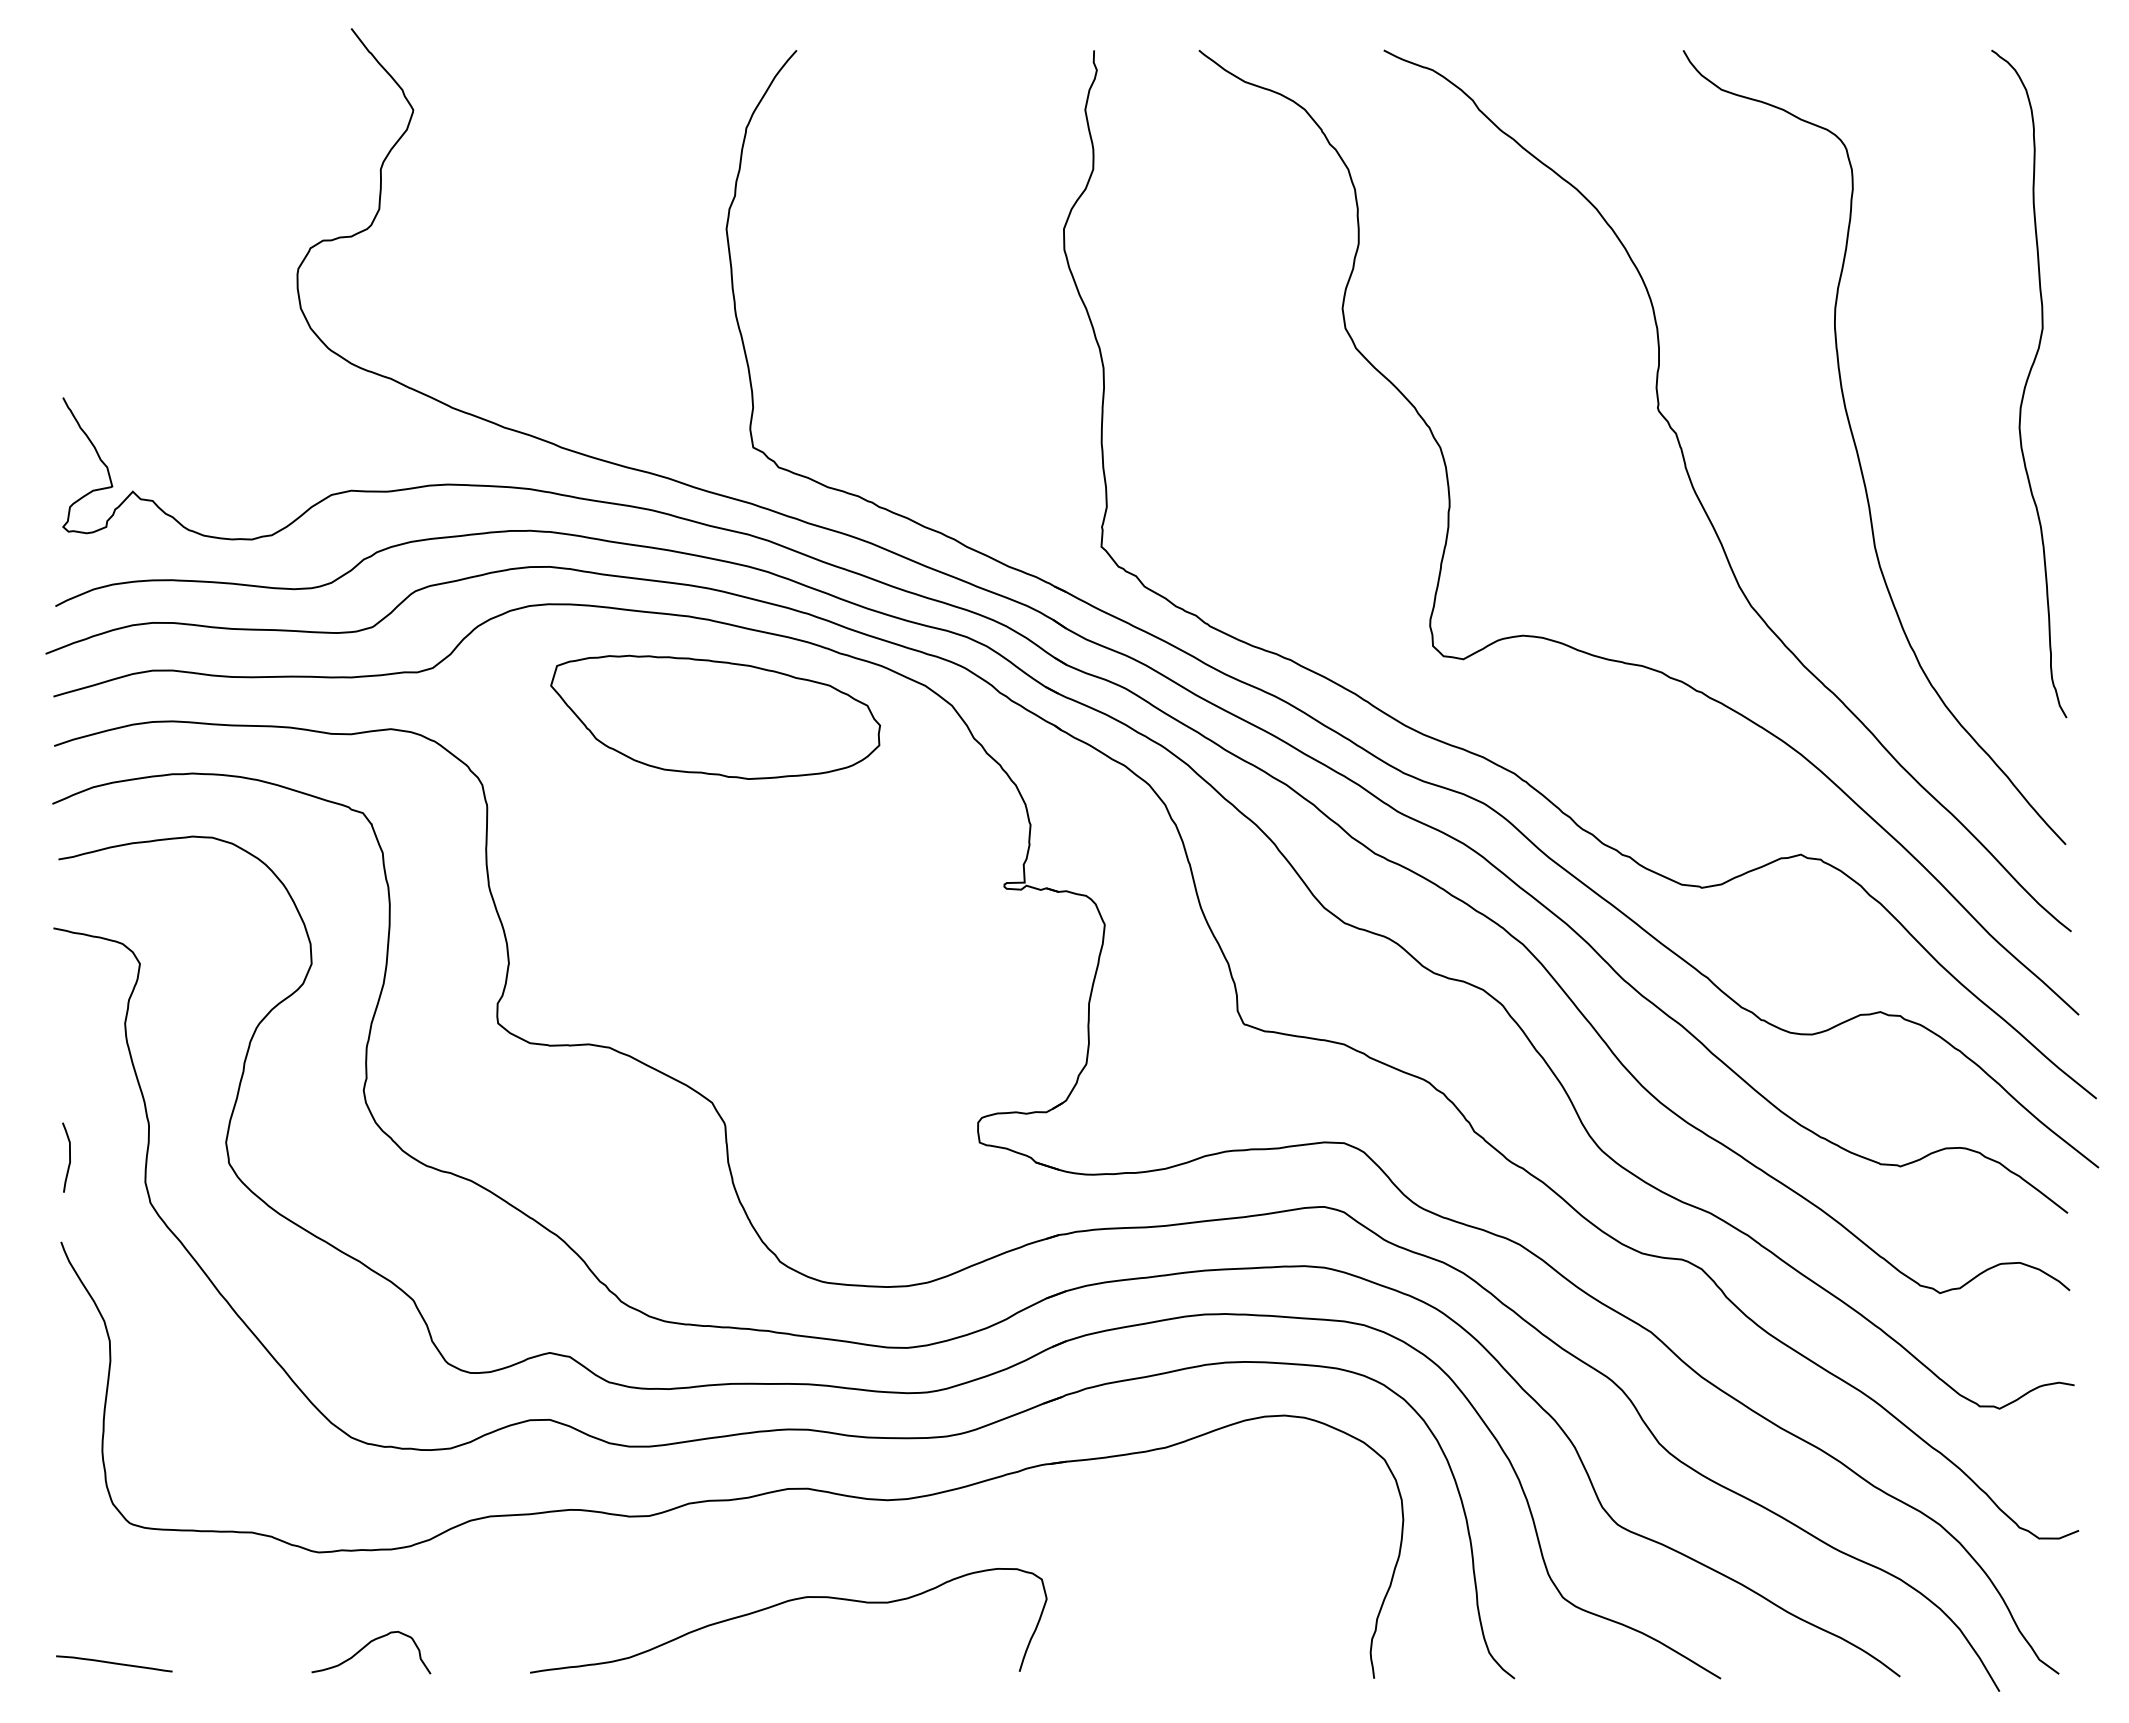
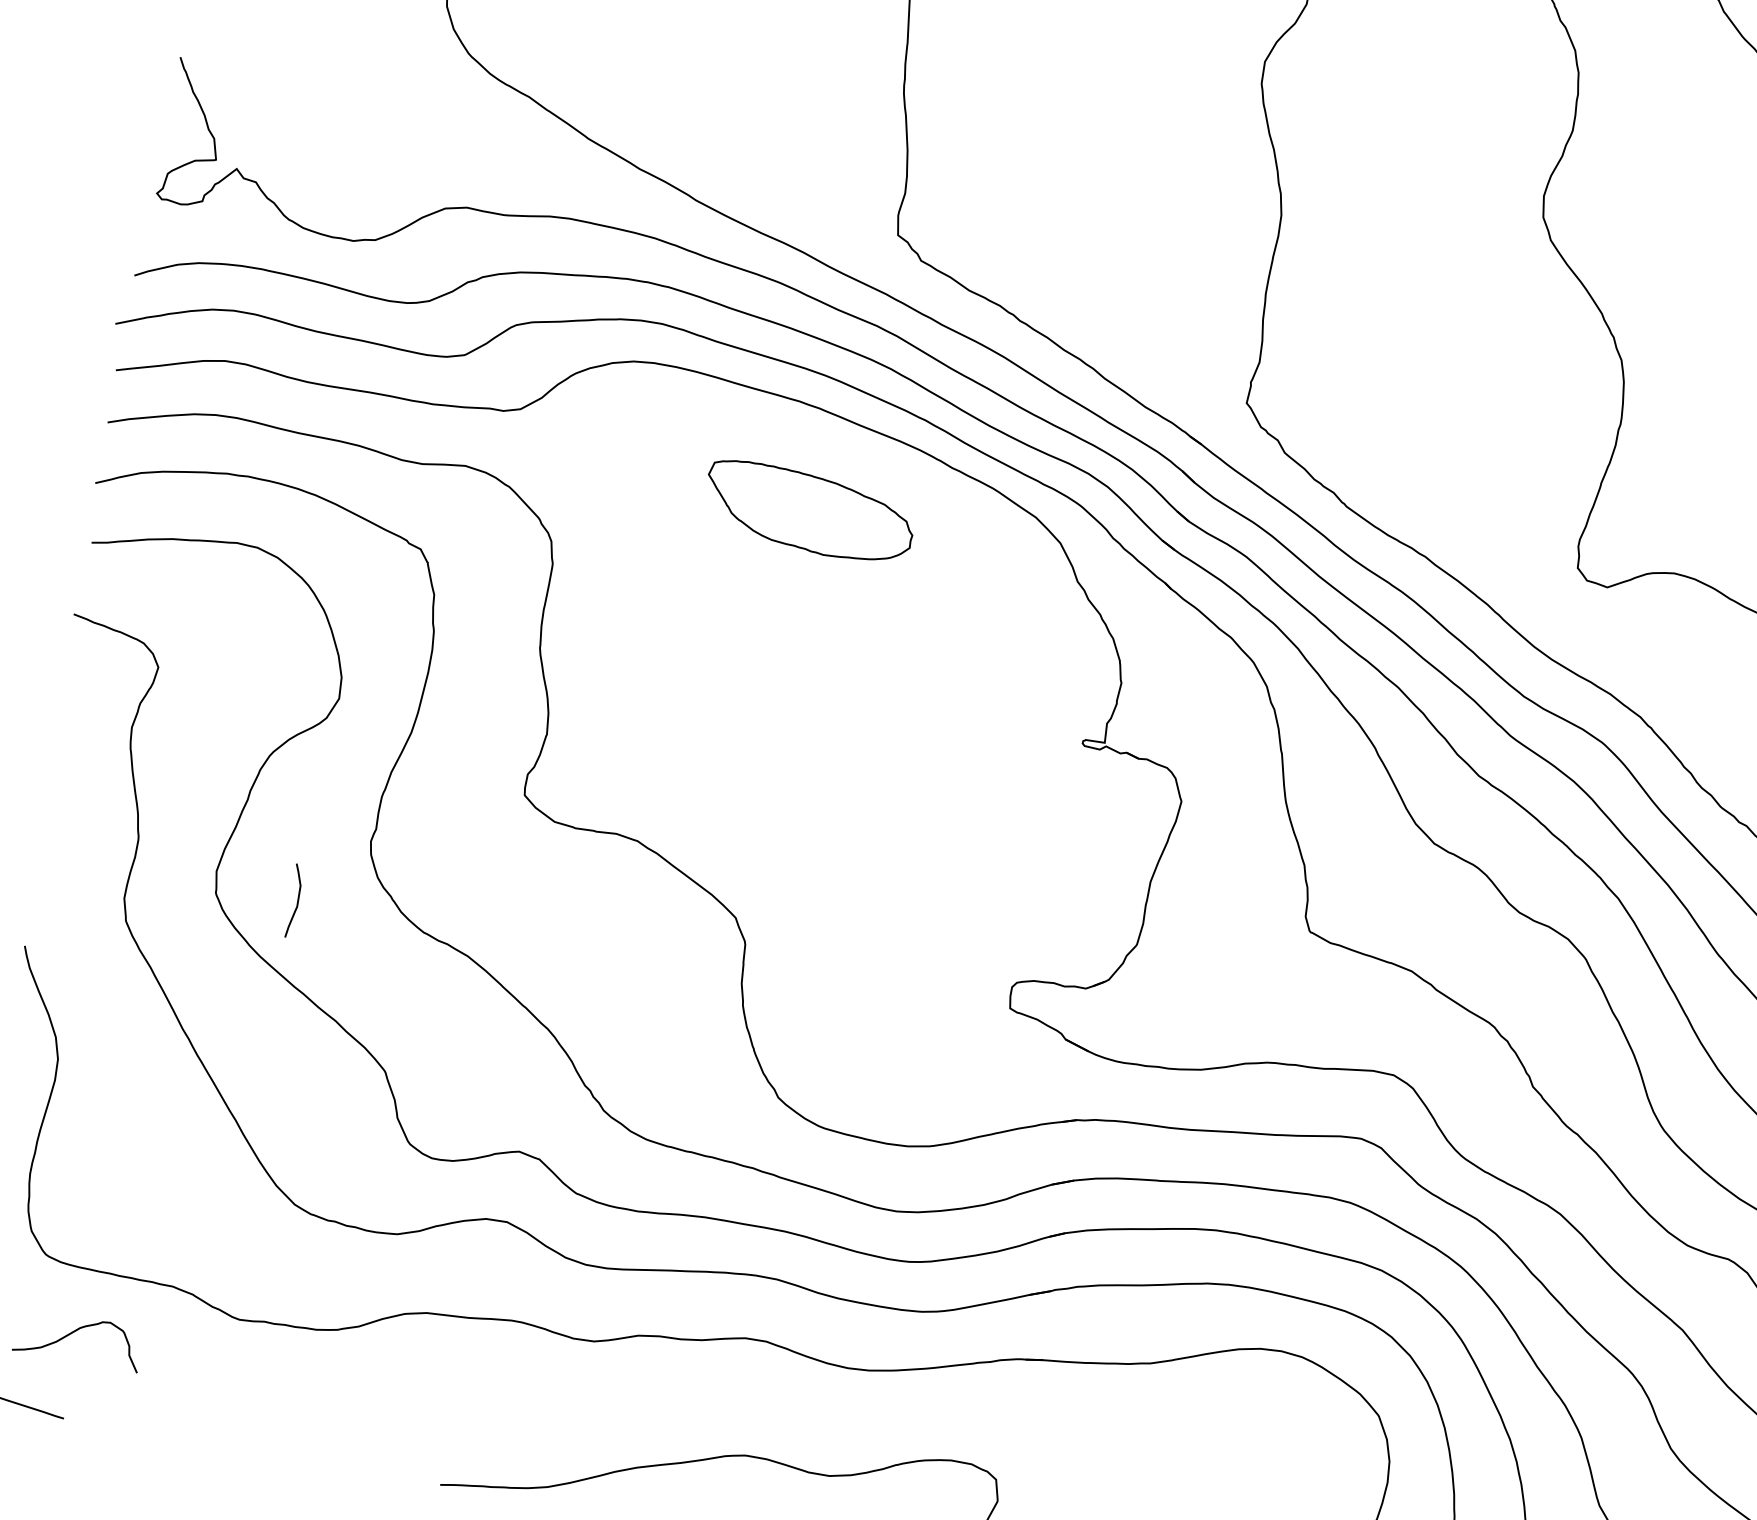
part: (715, 716) -> (809, 511), size x0.6
curve: (69, 1157) -> (297, 901), moved
curve: (366, 1646) -> (74, 1332), moved

